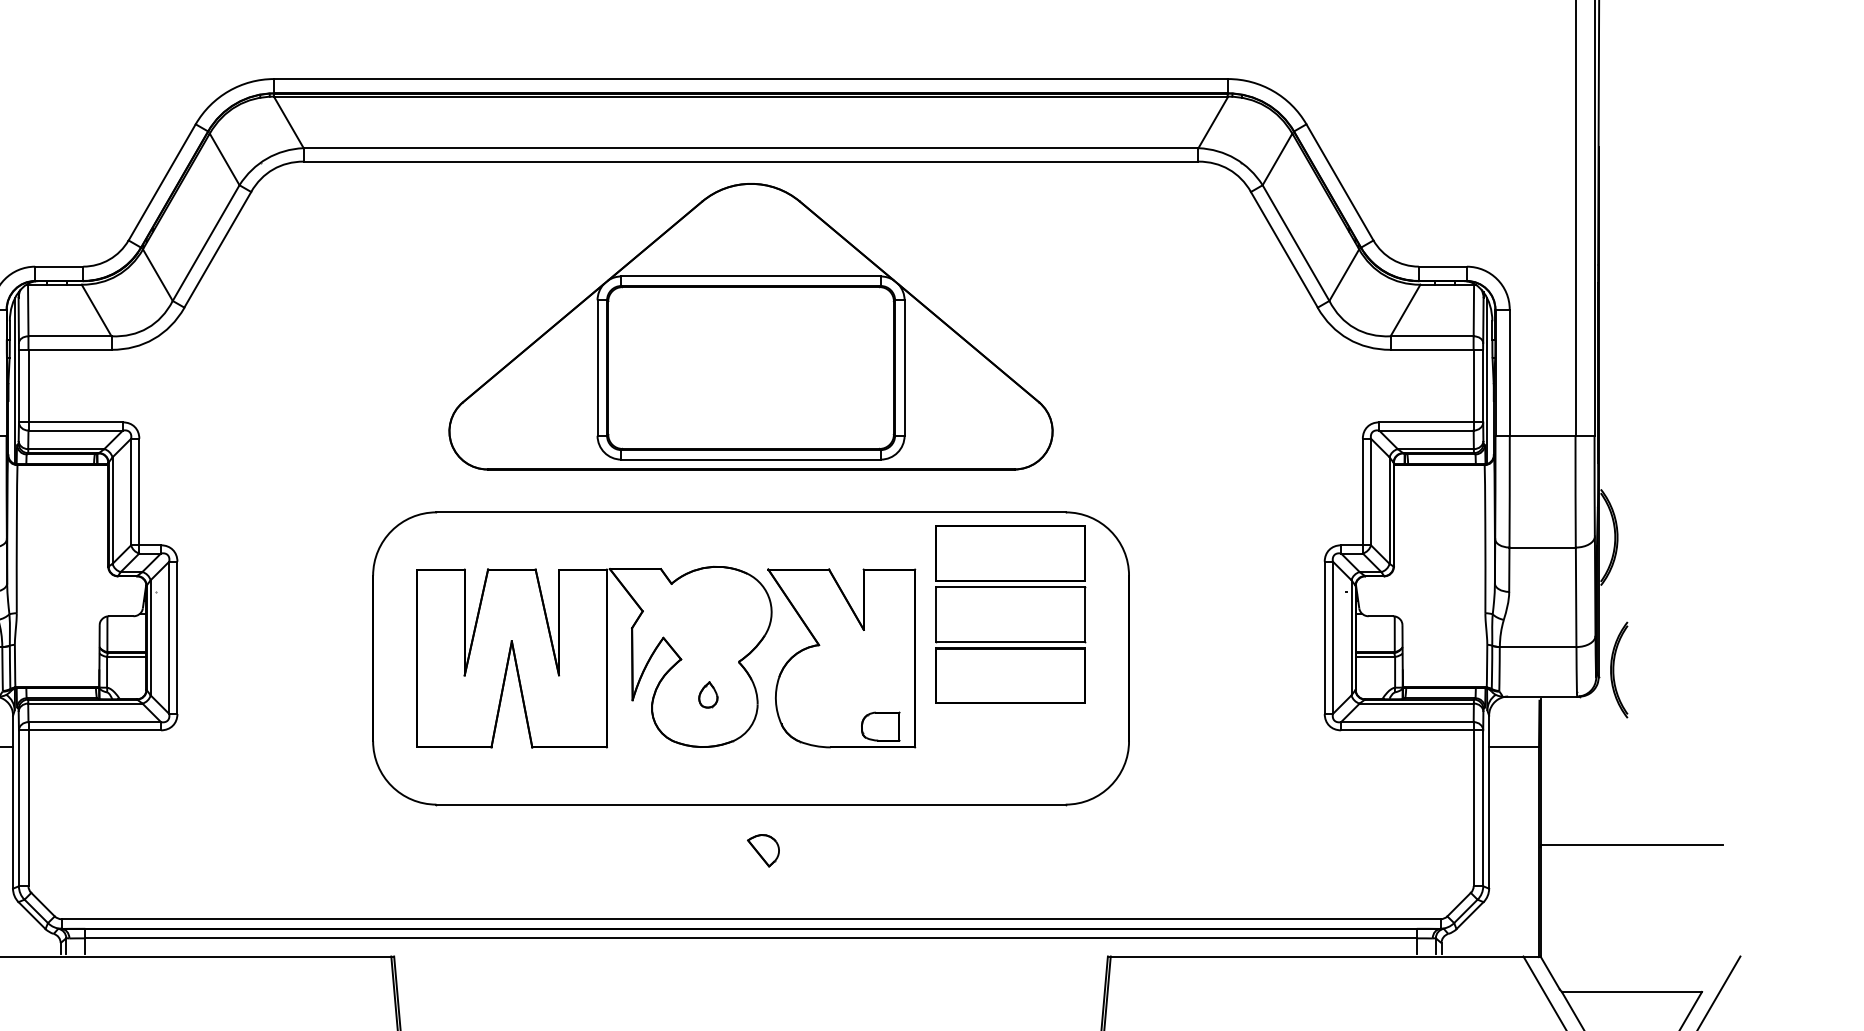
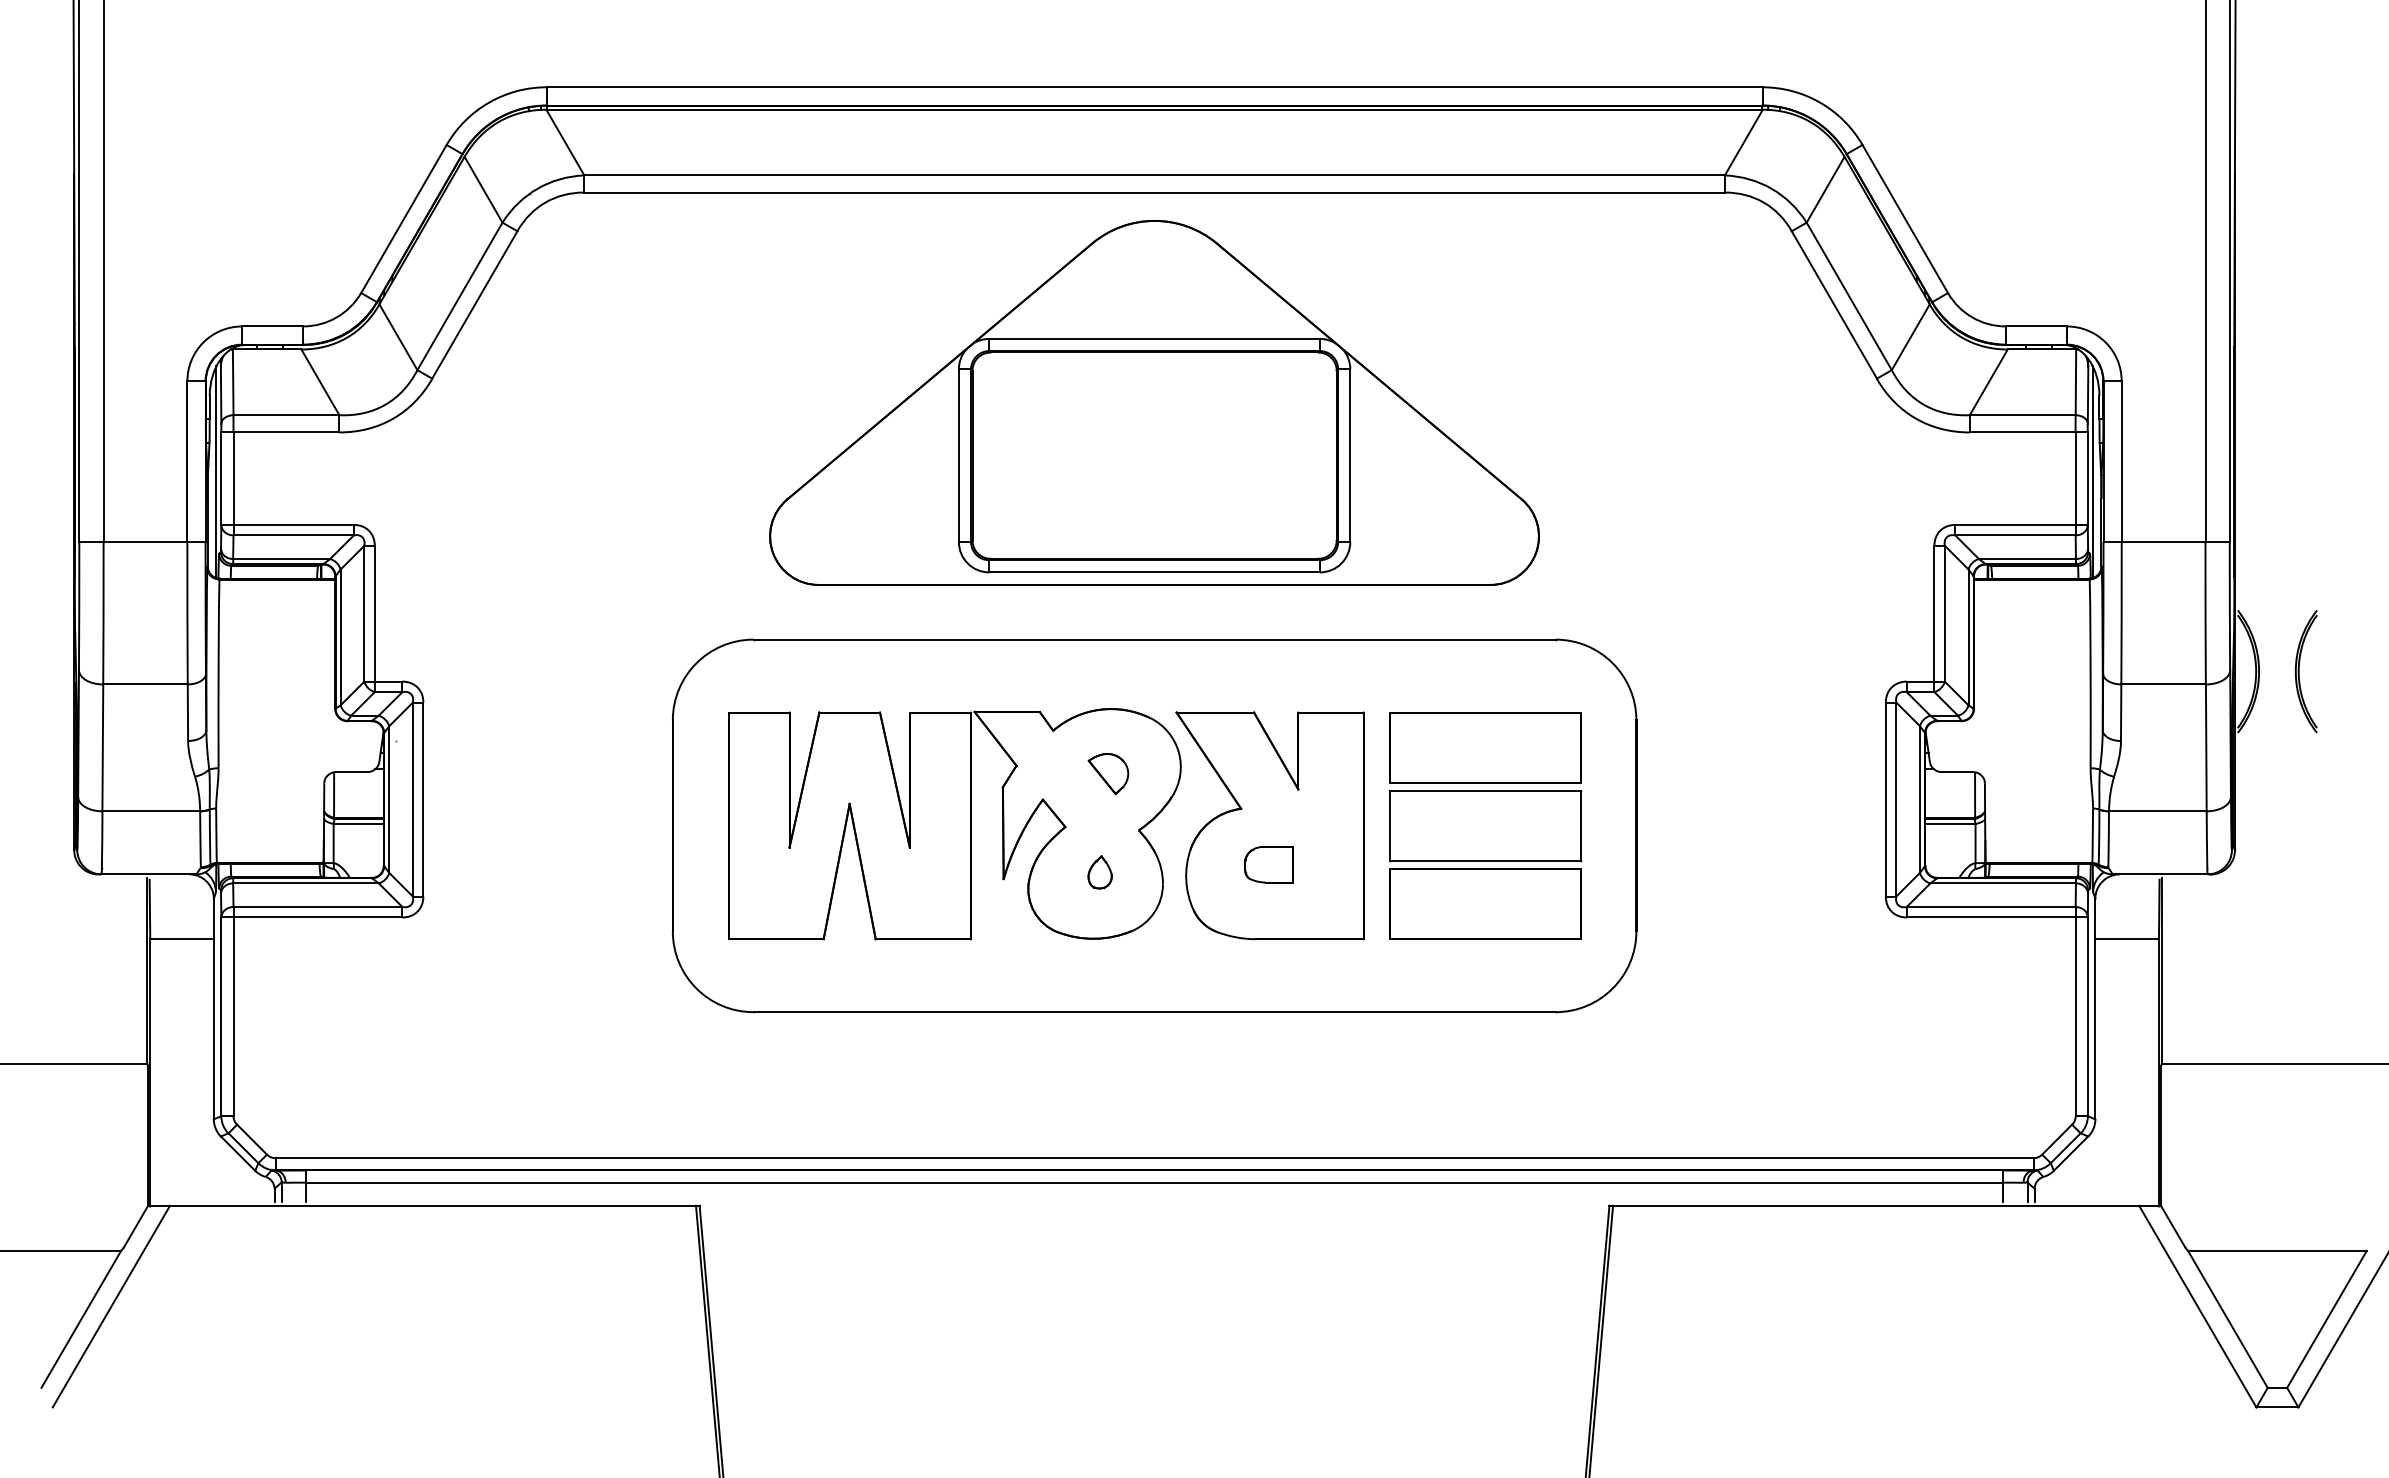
part: (1010, 614) -> (1485, 825), moved
part: (1618, 669) -> (2305, 671), moved
part: (880, 726) -> (1268, 864), moved
part: (763, 851) -> (1108, 774), moved

